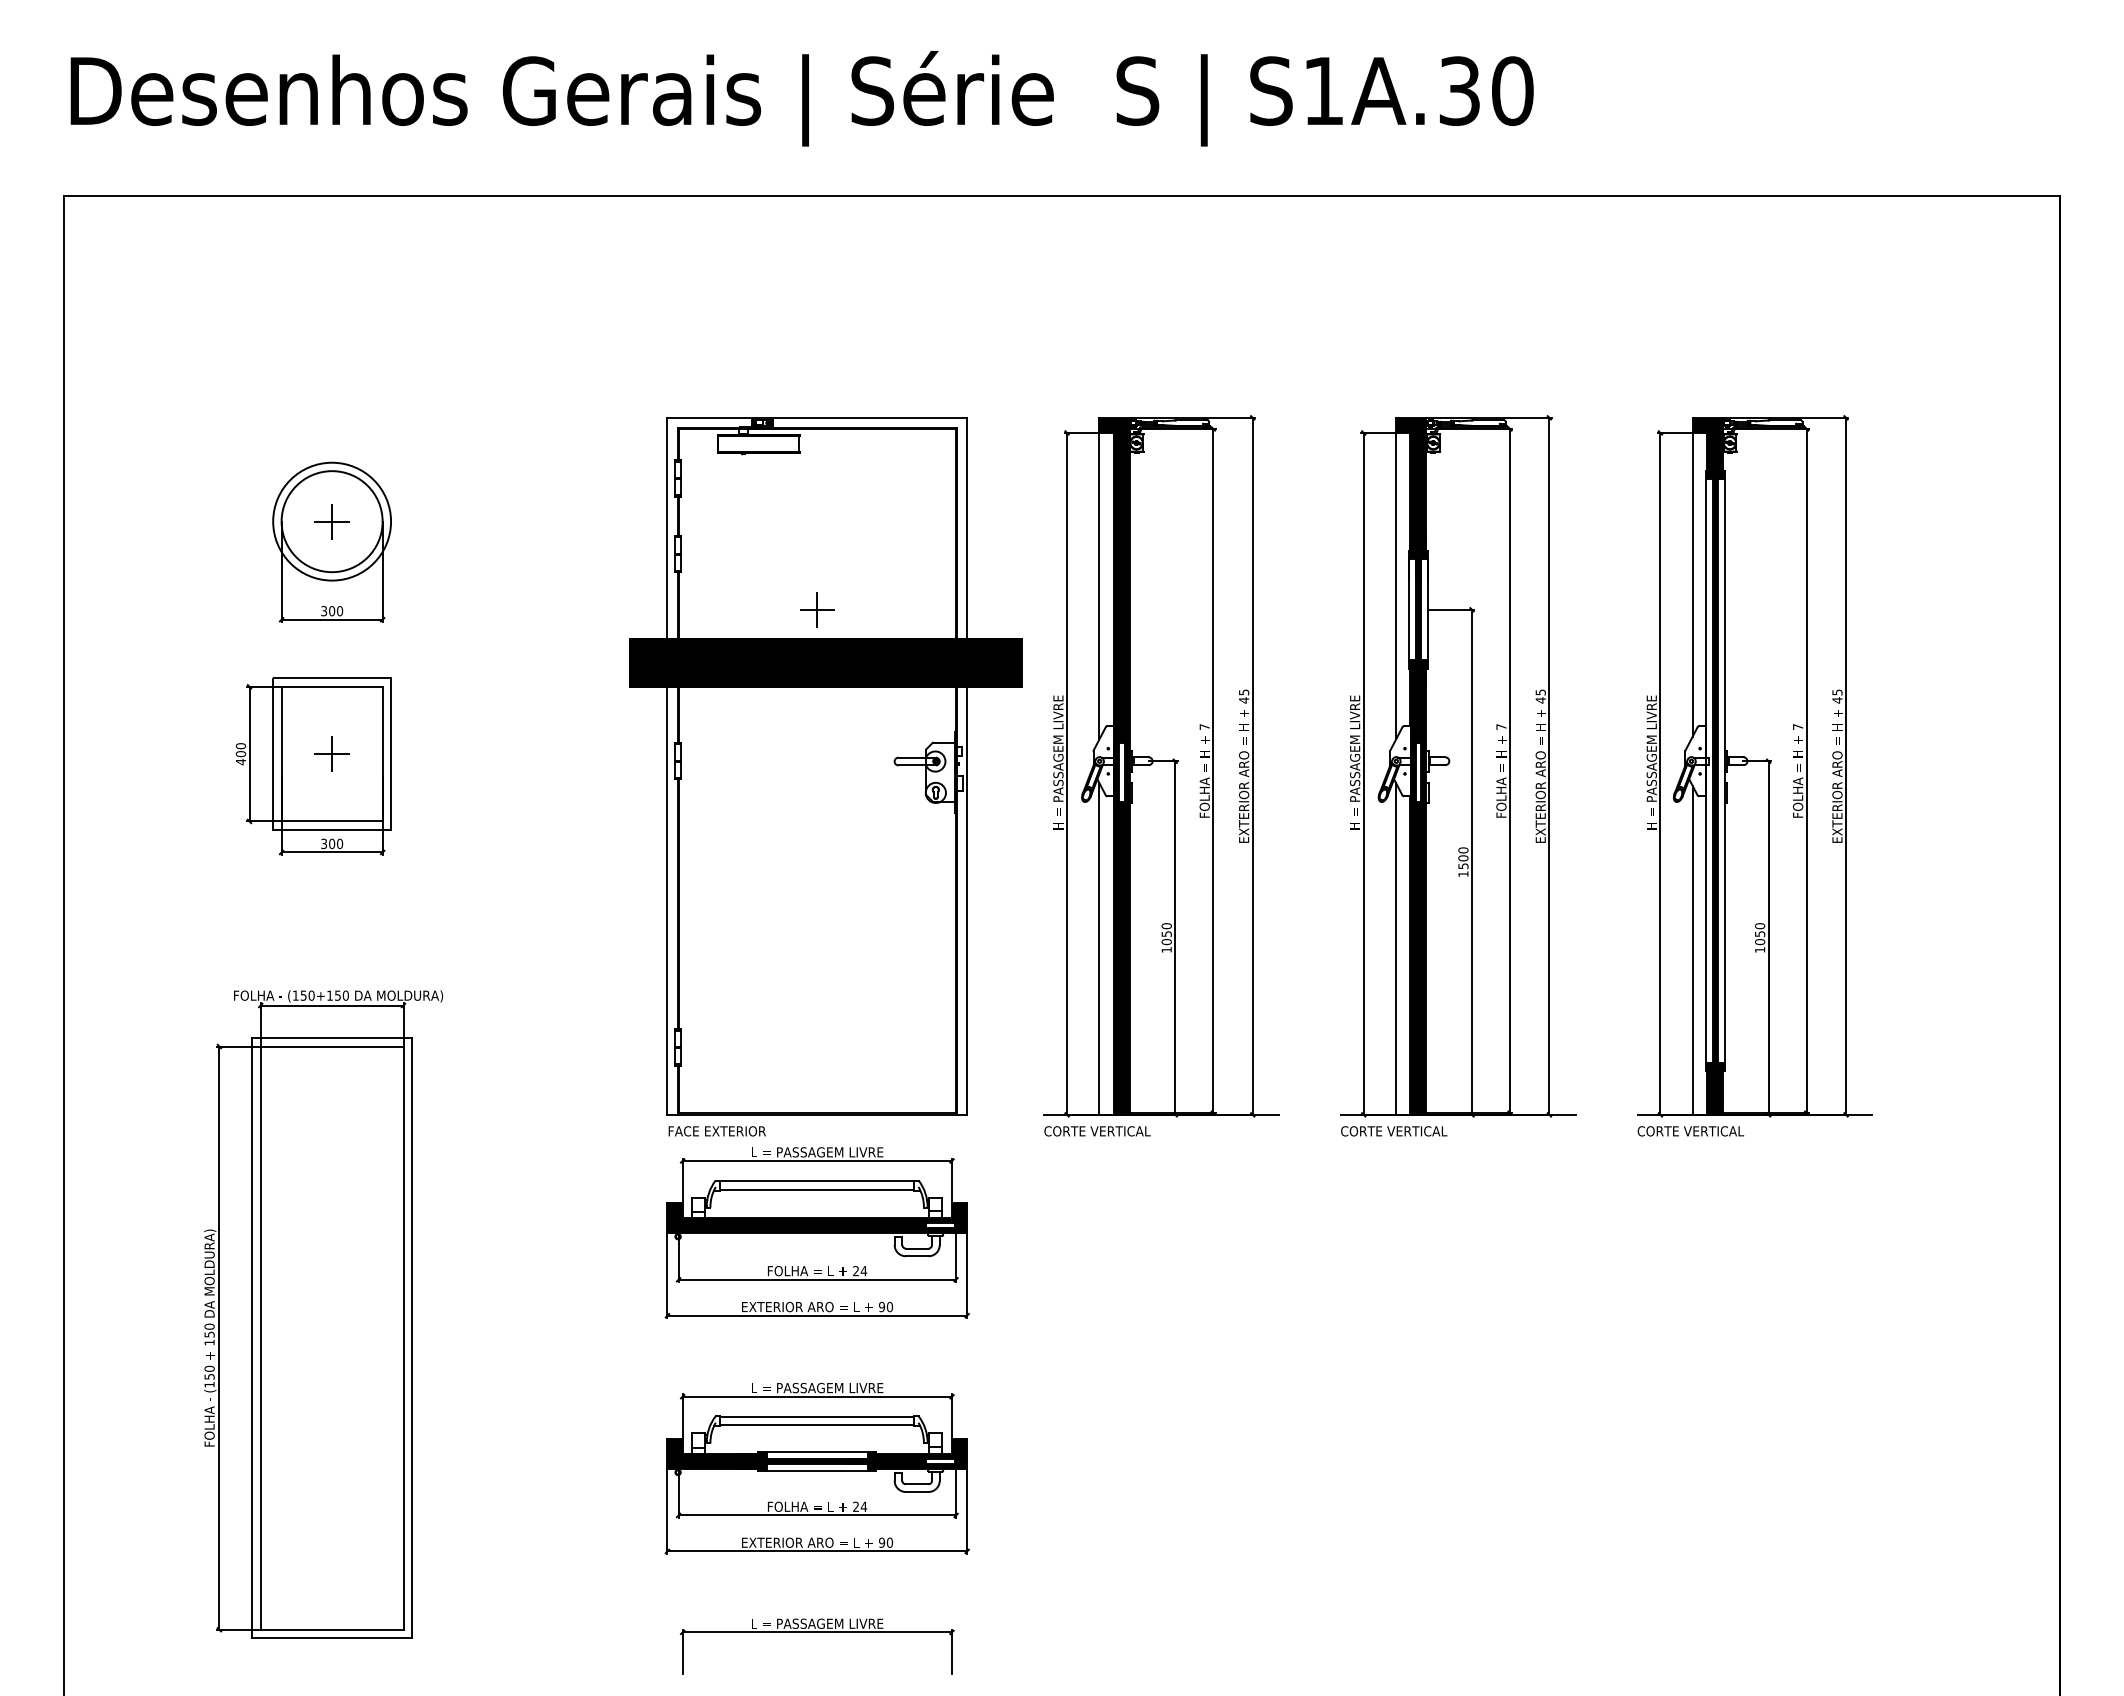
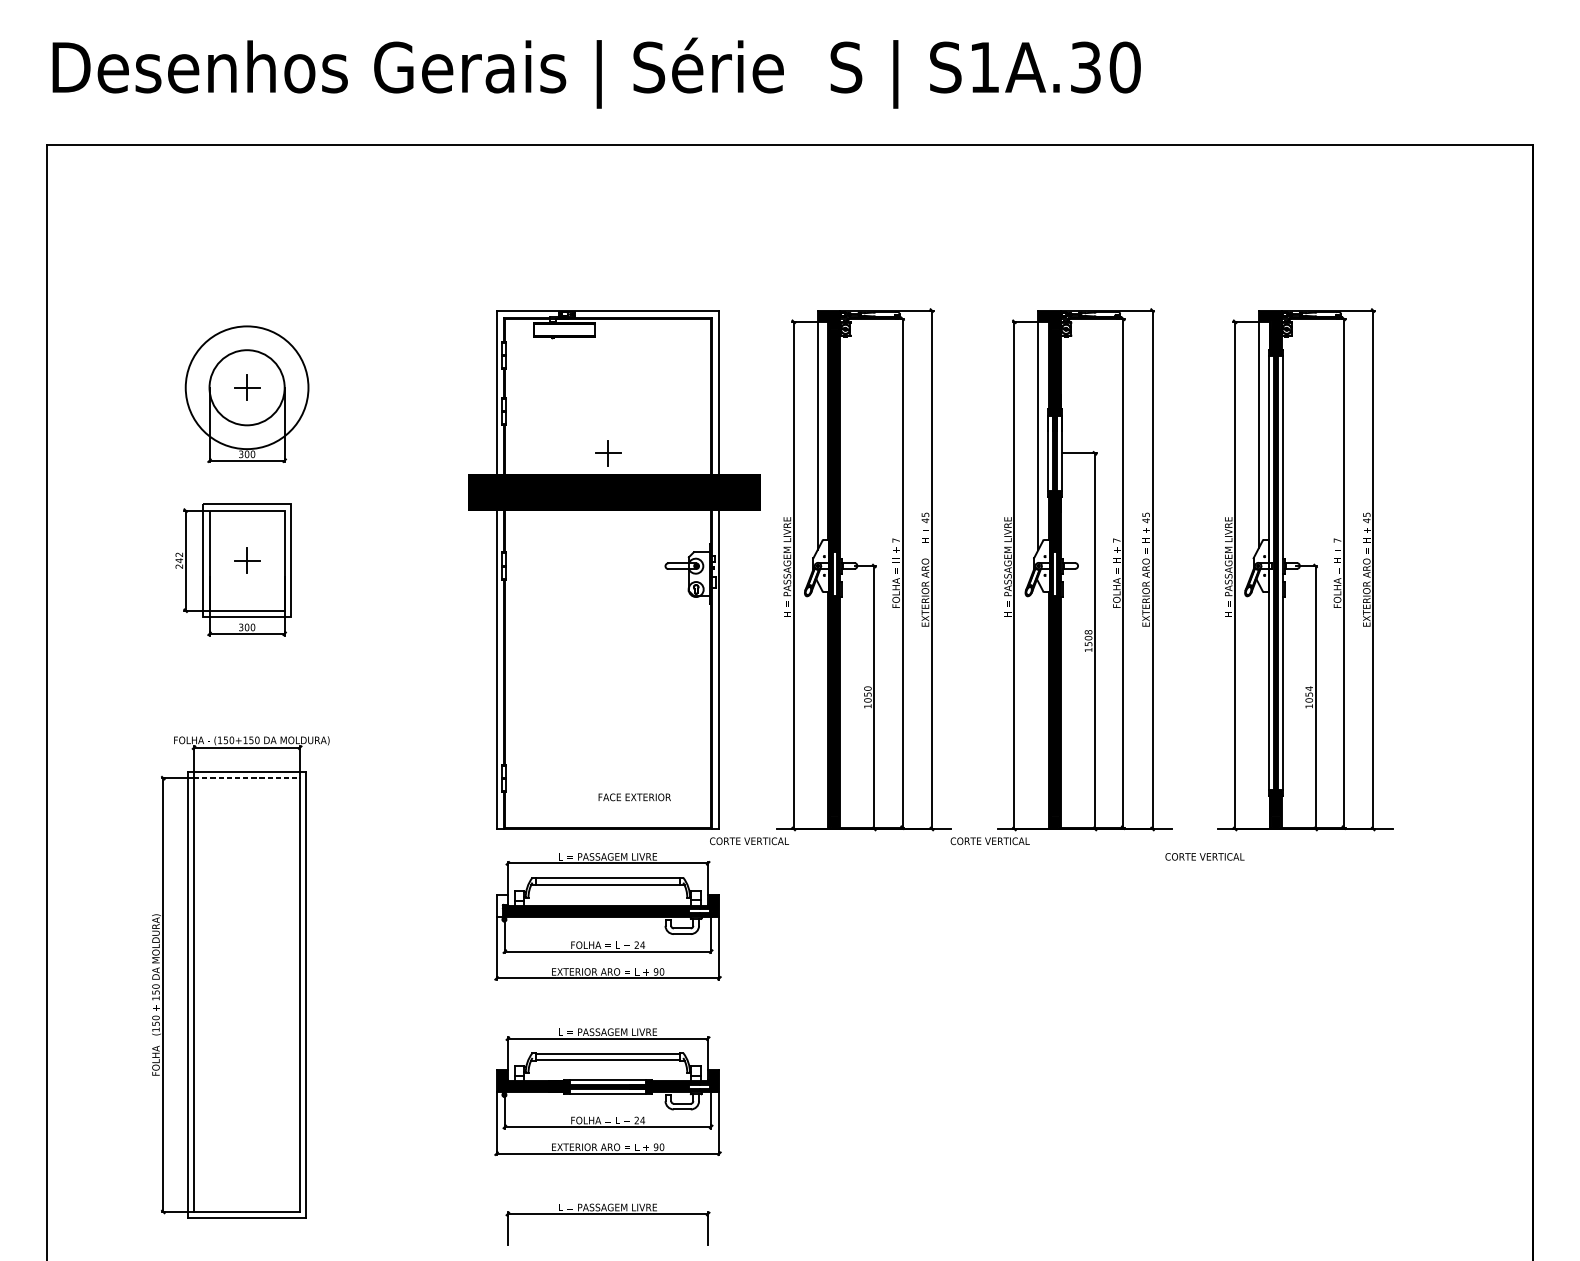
circle: (332, 521) -> (247, 387), size x1.4
text: (240, 754) -> (178, 560), 400 -> 242
text: (1463, 850) -> (1088, 632), 1500 -> 1508
text: (1760, 926) -> (1309, 688), 1050 -> 1054
line: (1099, 948) -> (817, 705), removed
line: (1396, 948) -> (1038, 705), removed
line: (1692, 950) -> (1258, 706), removed
line: (332, 1046) -> (247, 778), solid -> dashed
text: (716, 1131) -> (634, 797), moved
text: (1097, 1131) -> (749, 841), moved
text: (1394, 1131) -> (990, 841), moved
text: (1690, 1131) -> (1204, 856), moved
fill: (674, 1218) -> (501, 906), removed

